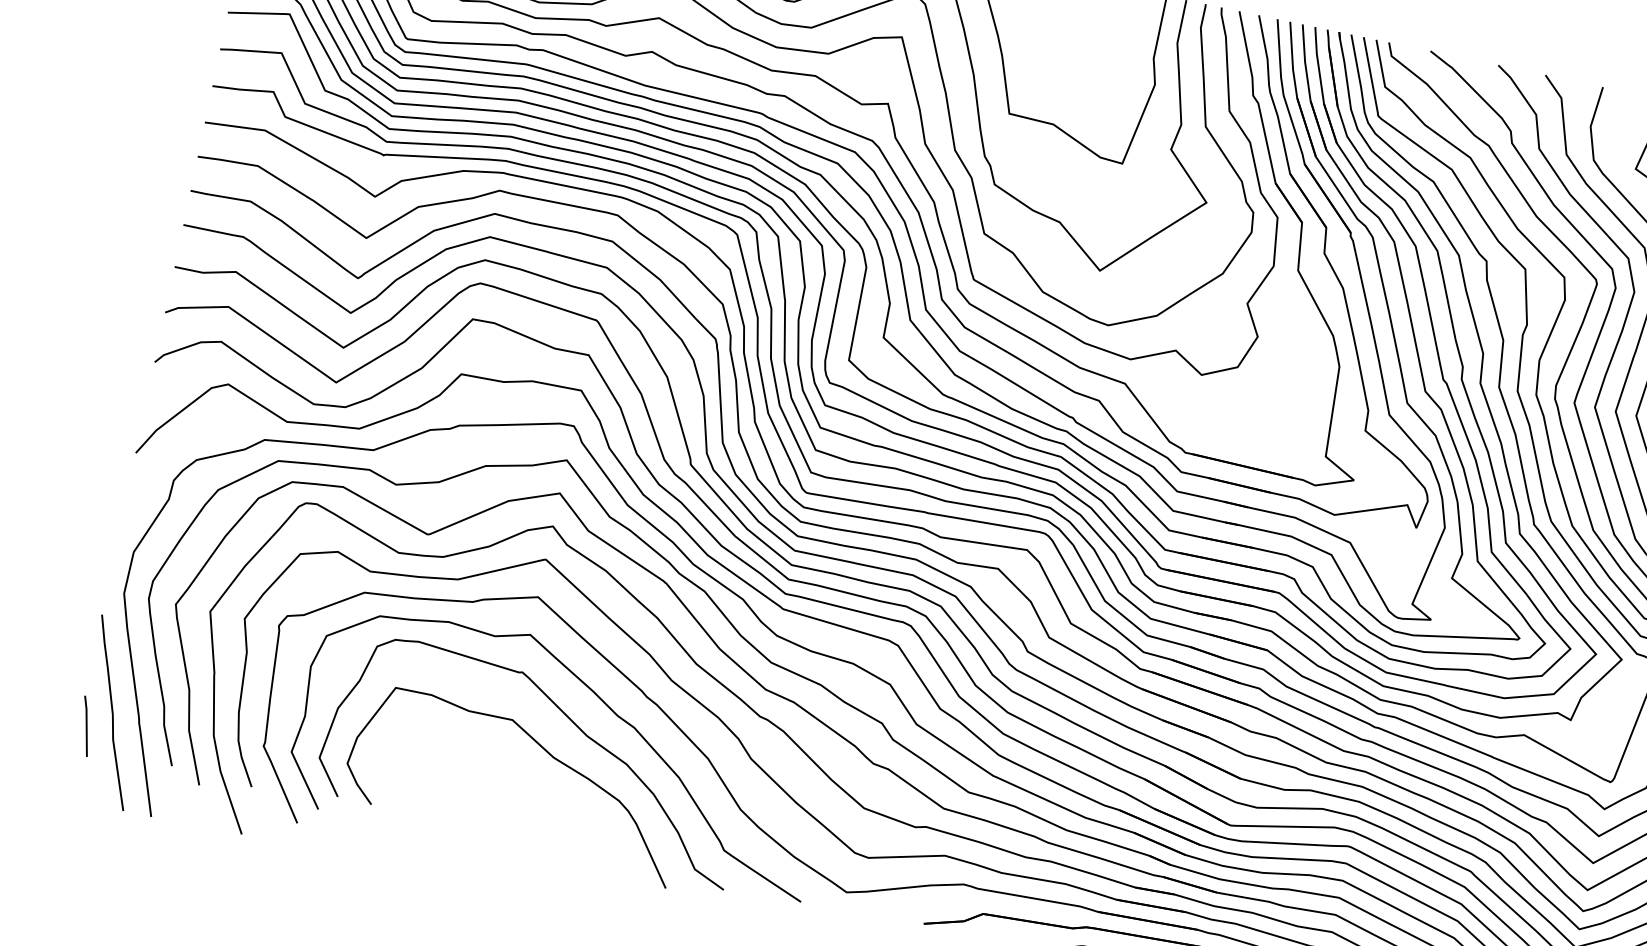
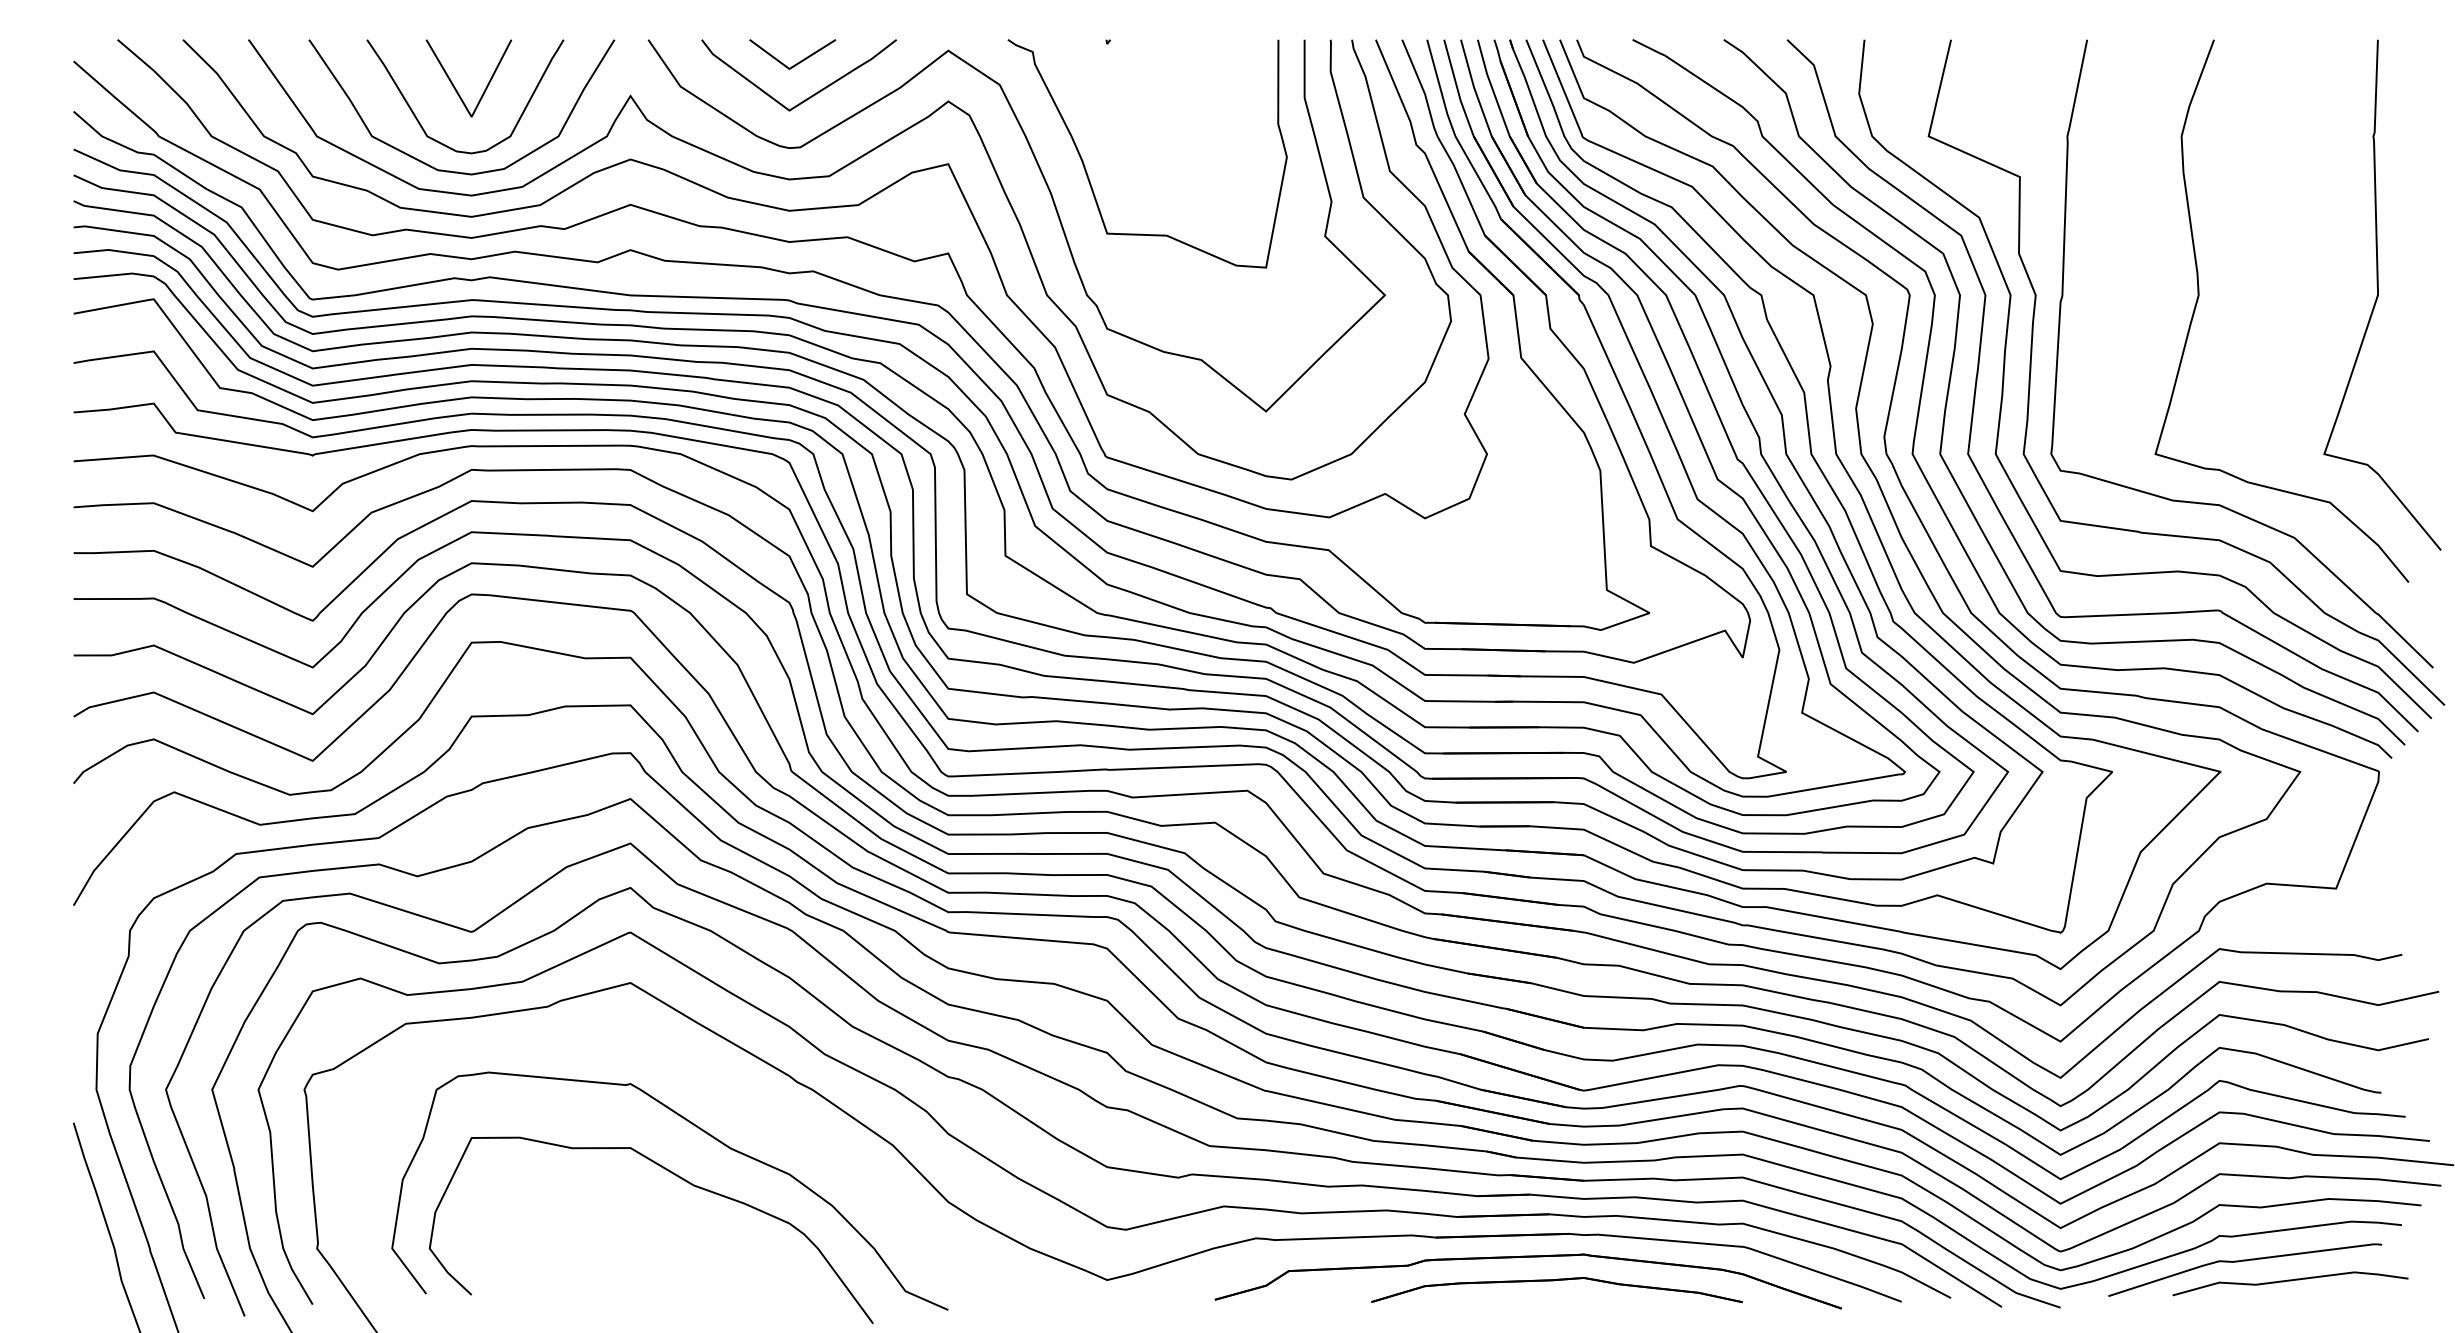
curve: (606, 705) -> (747, 1104), removed
line: (86, 726) -> (83, 1270), removed

